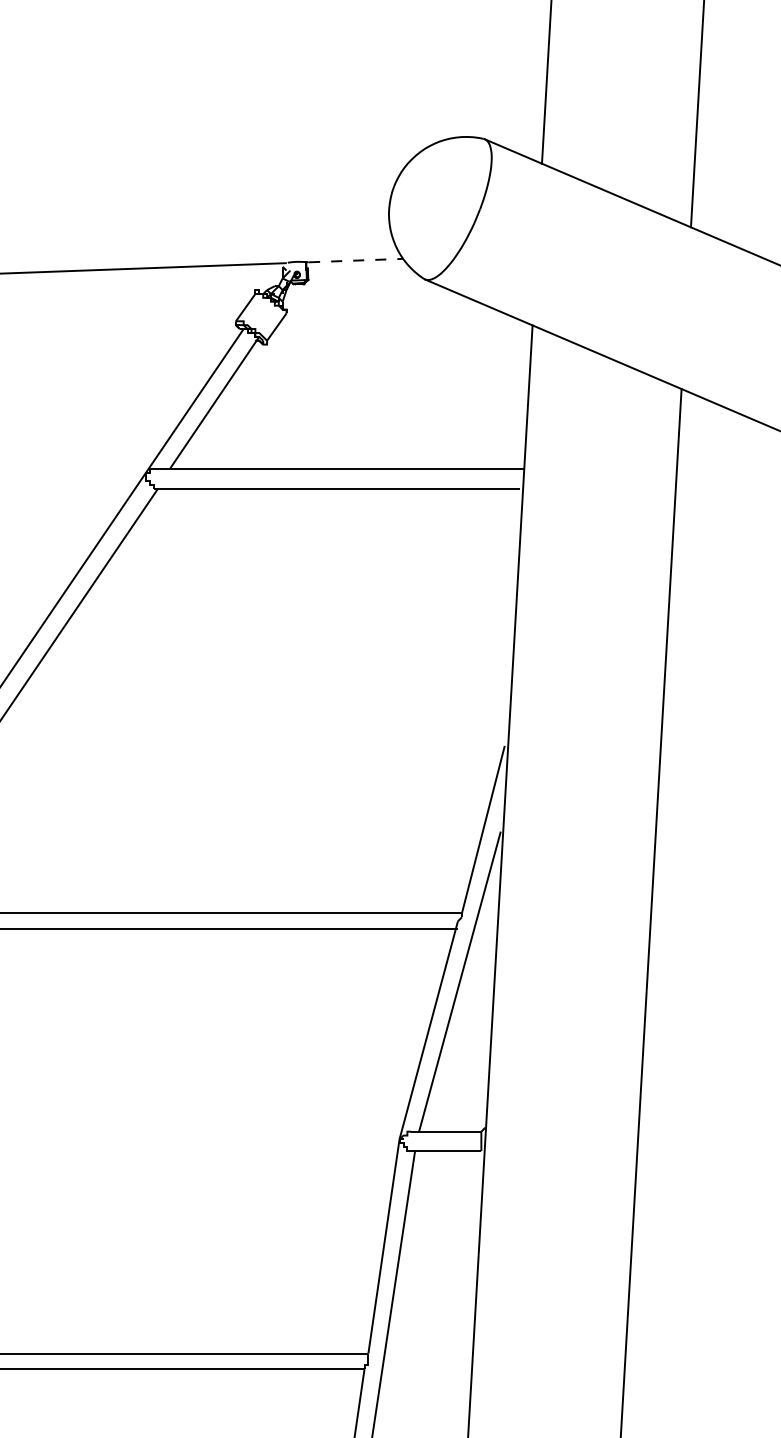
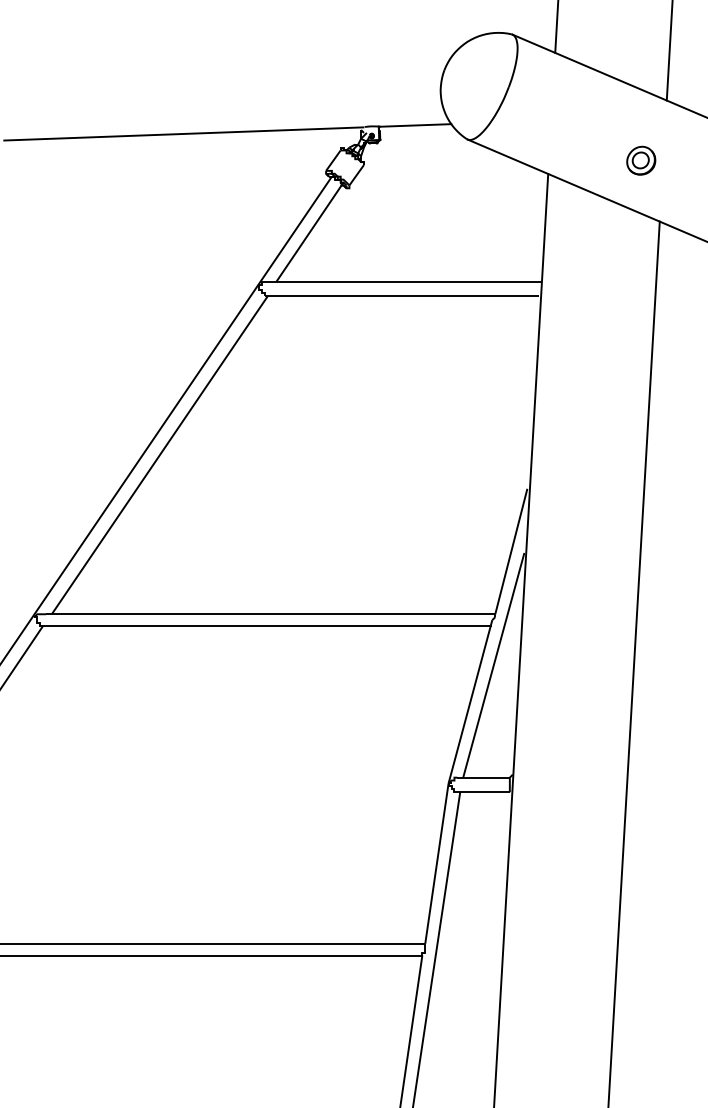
line: (356, 260) -> (416, 125), dashed -> solid
part: (657, 307) -> (641, 160), added

